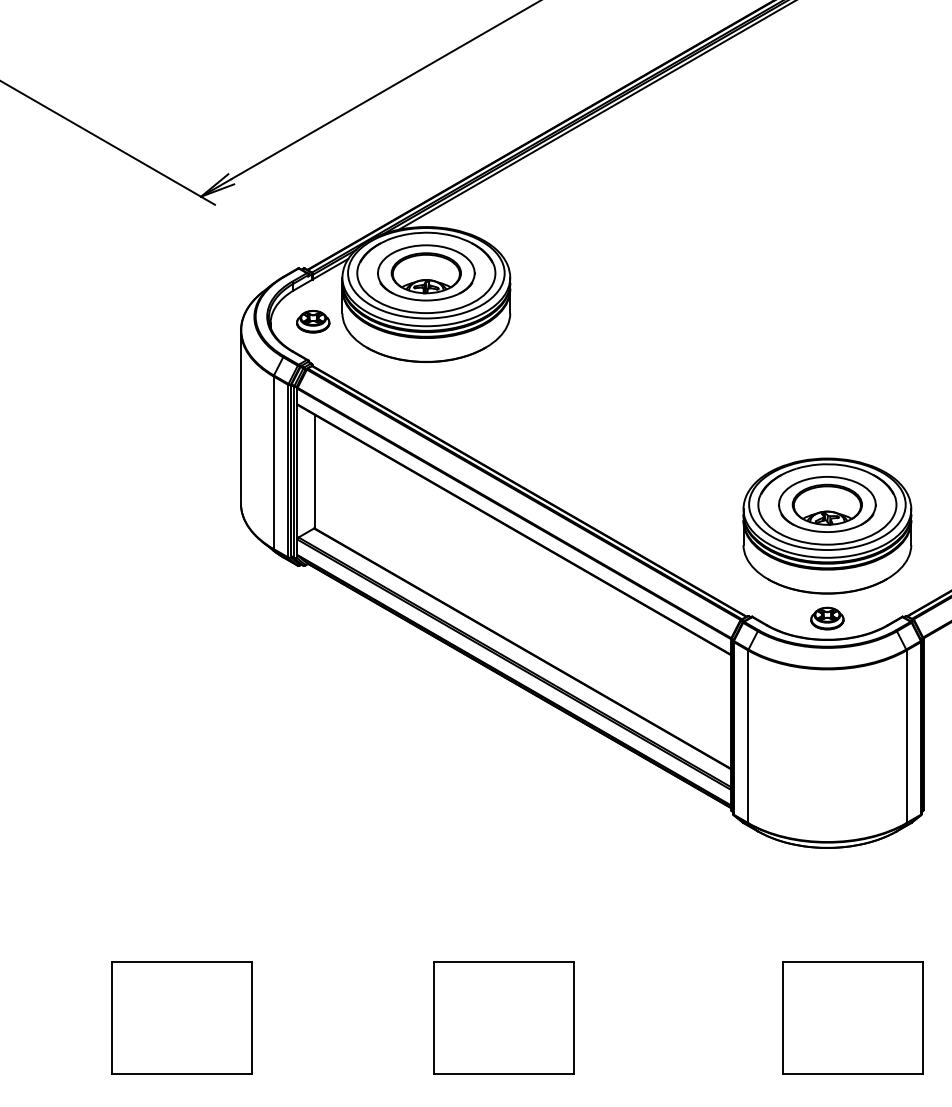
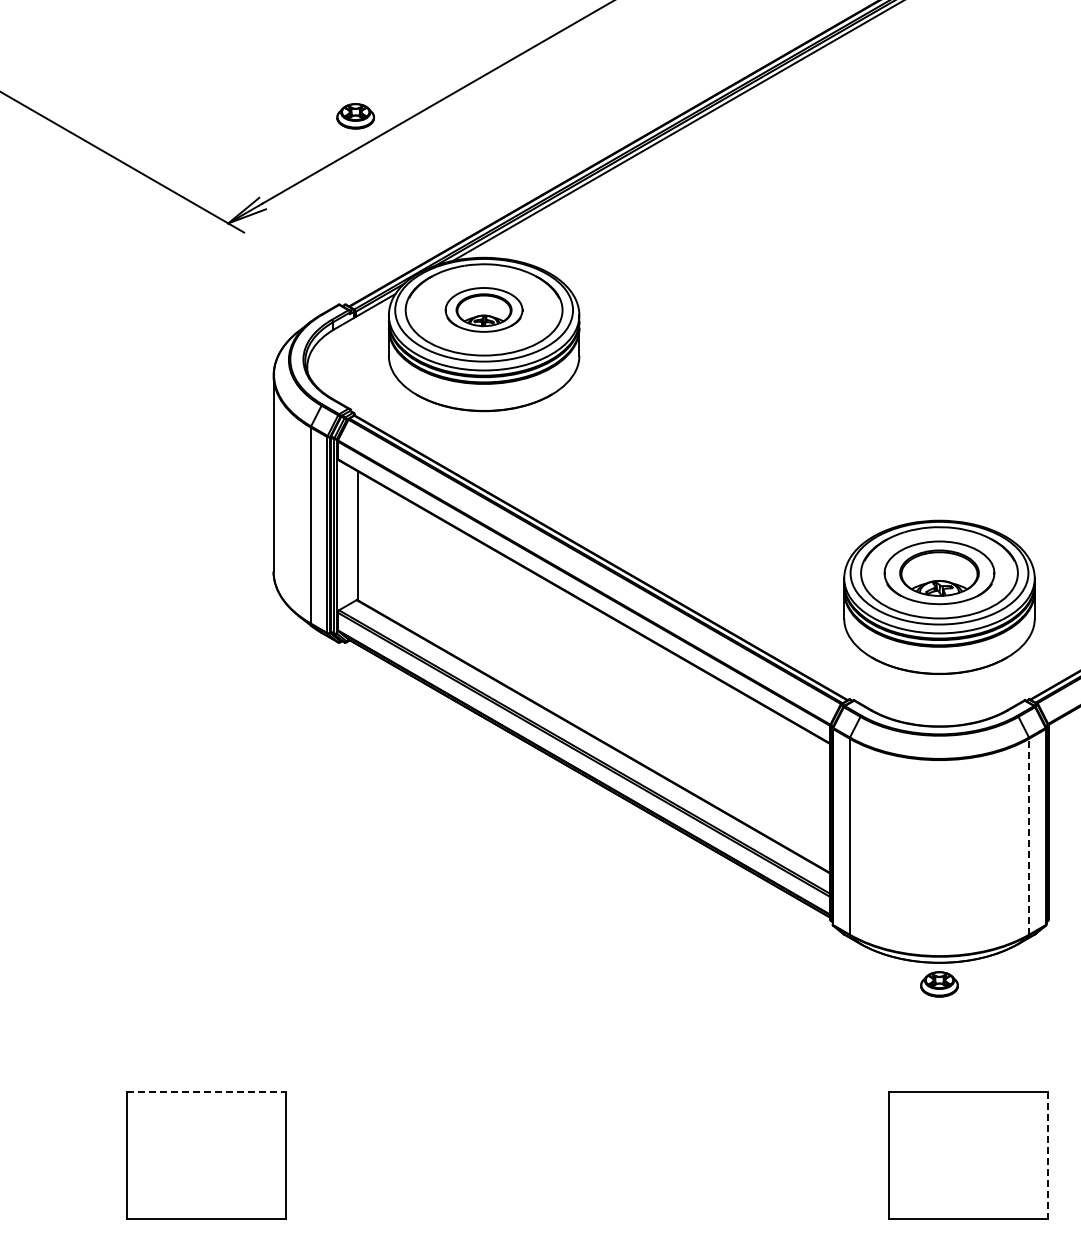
part: (425, 272) -> (483, 309), size x0.7
part: (313, 321) -> (355, 116), moved
part: (827, 618) -> (939, 984), moved
line: (906, 736) -> (1029, 836), solid -> dashed
line: (182, 962) -> (207, 1092), solid -> dashed
part: (503, 1017) -> (571, 1155), removed
line: (923, 1017) -> (1048, 1155), solid -> dashed

